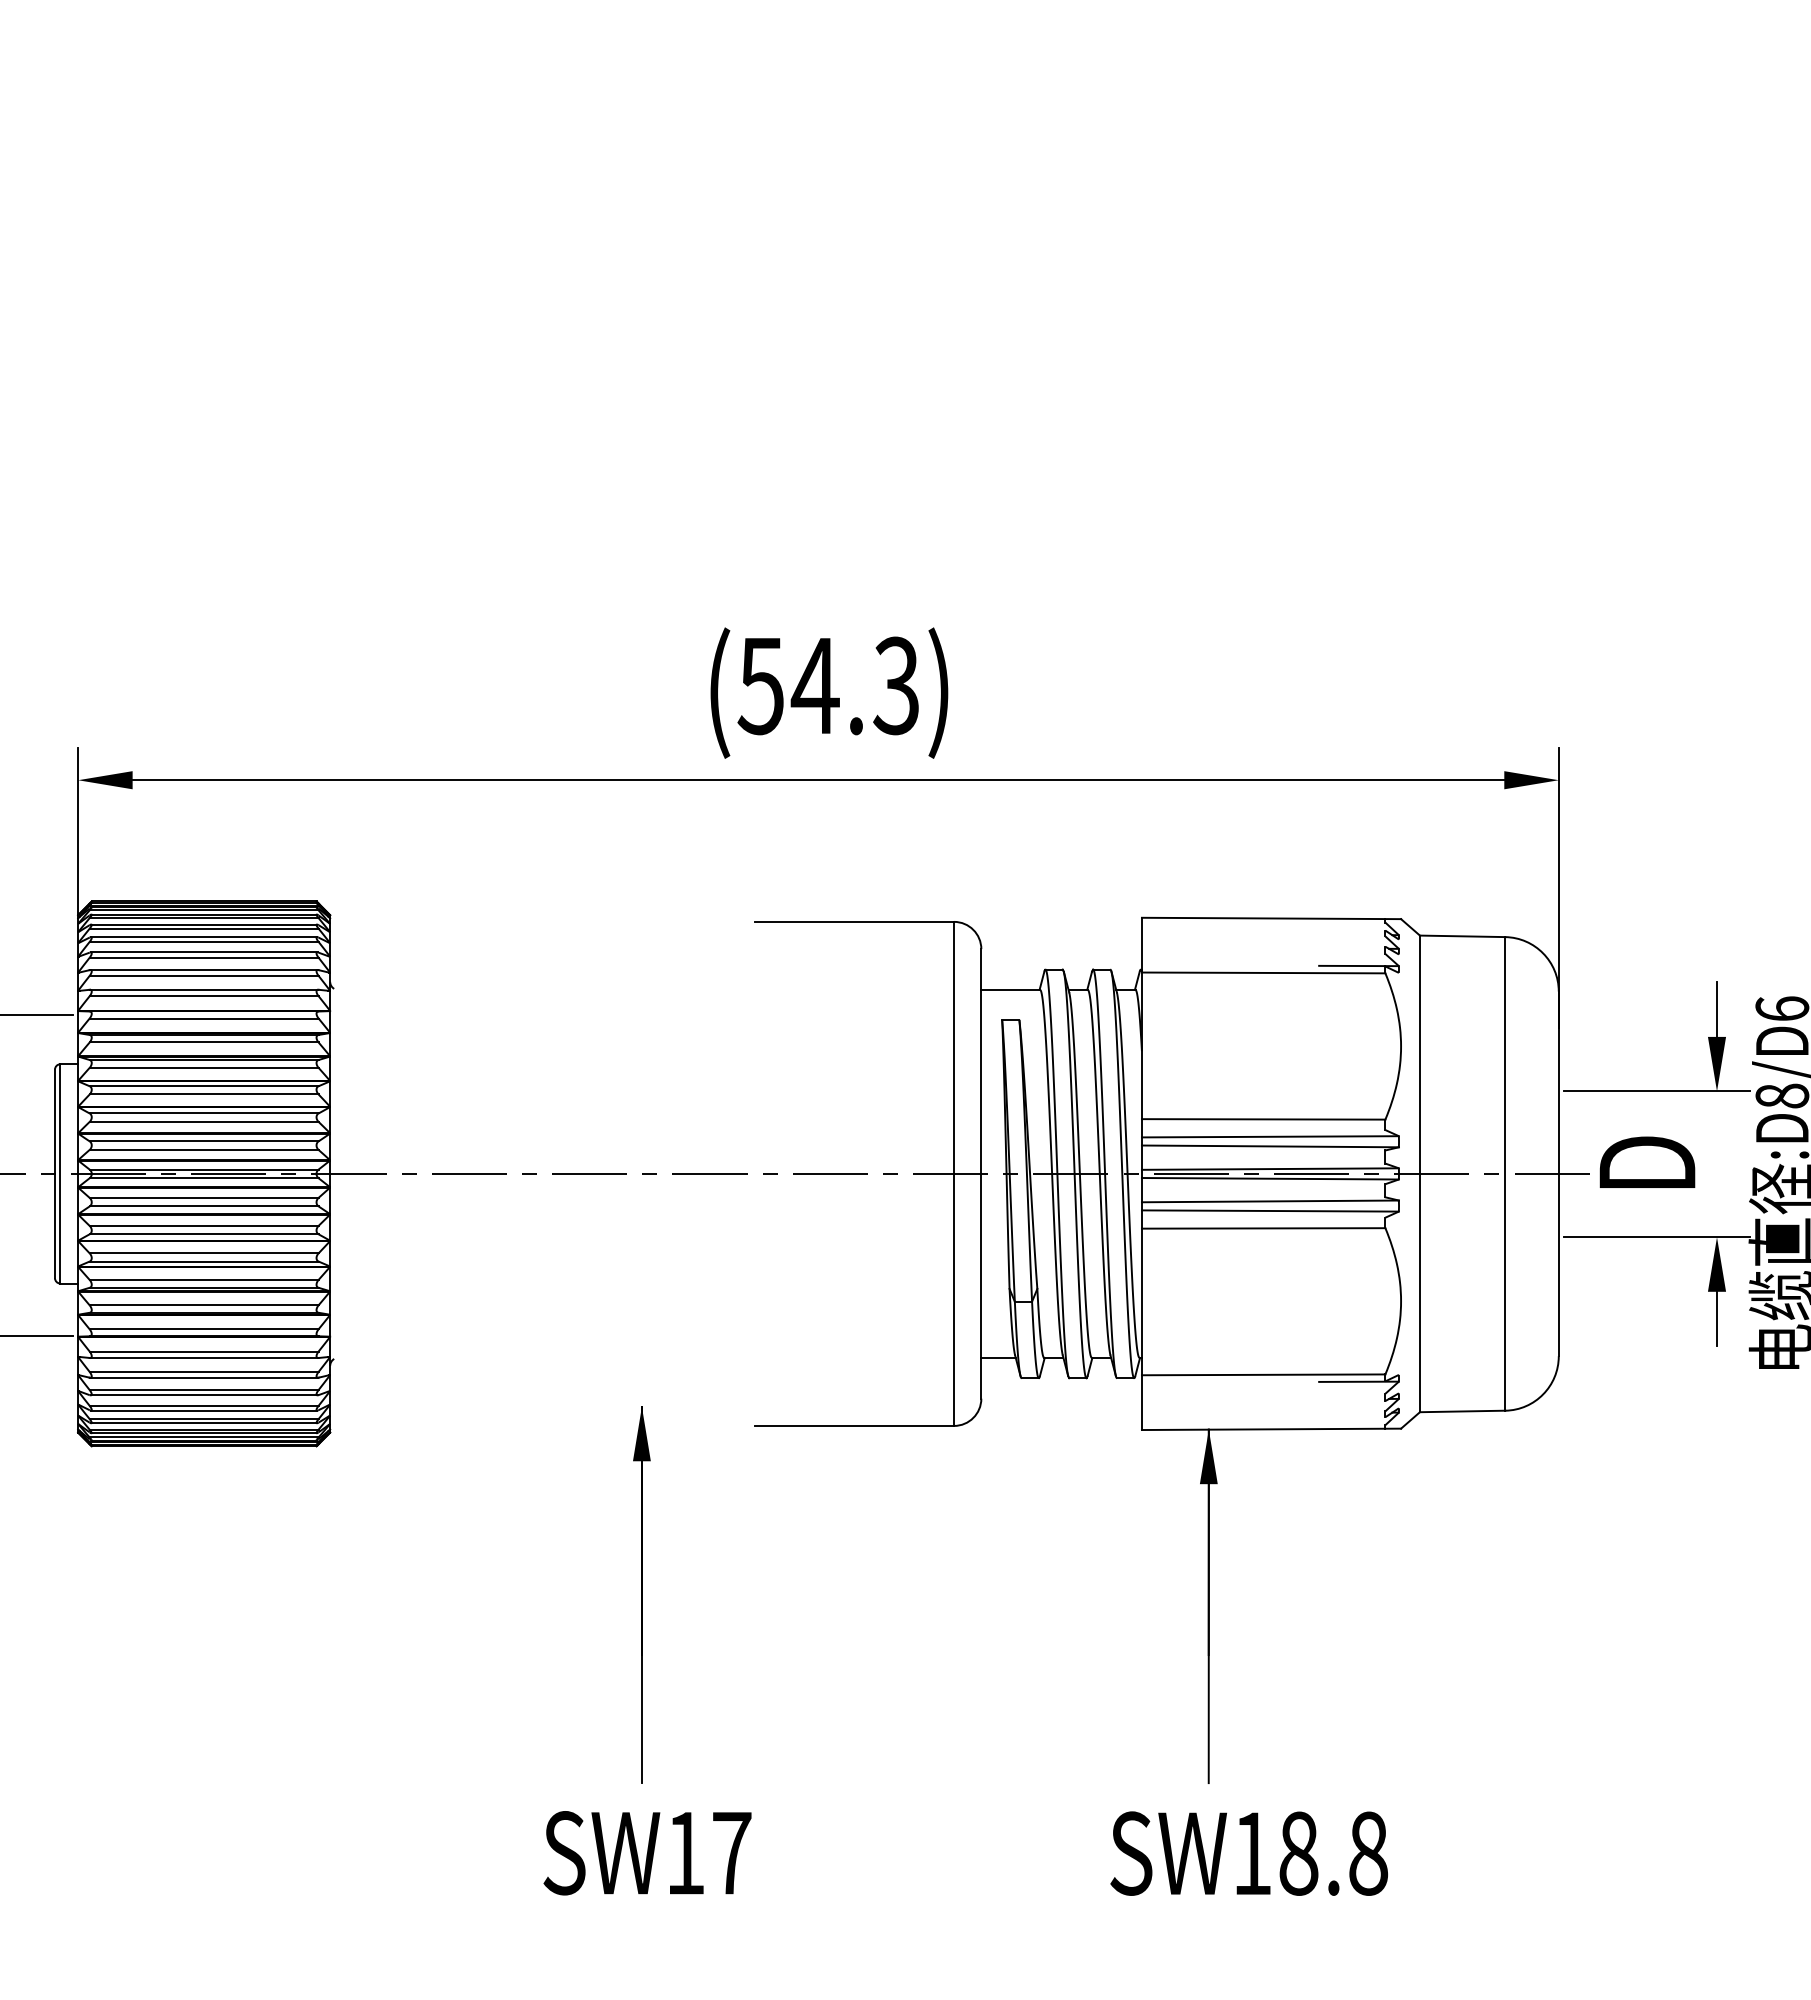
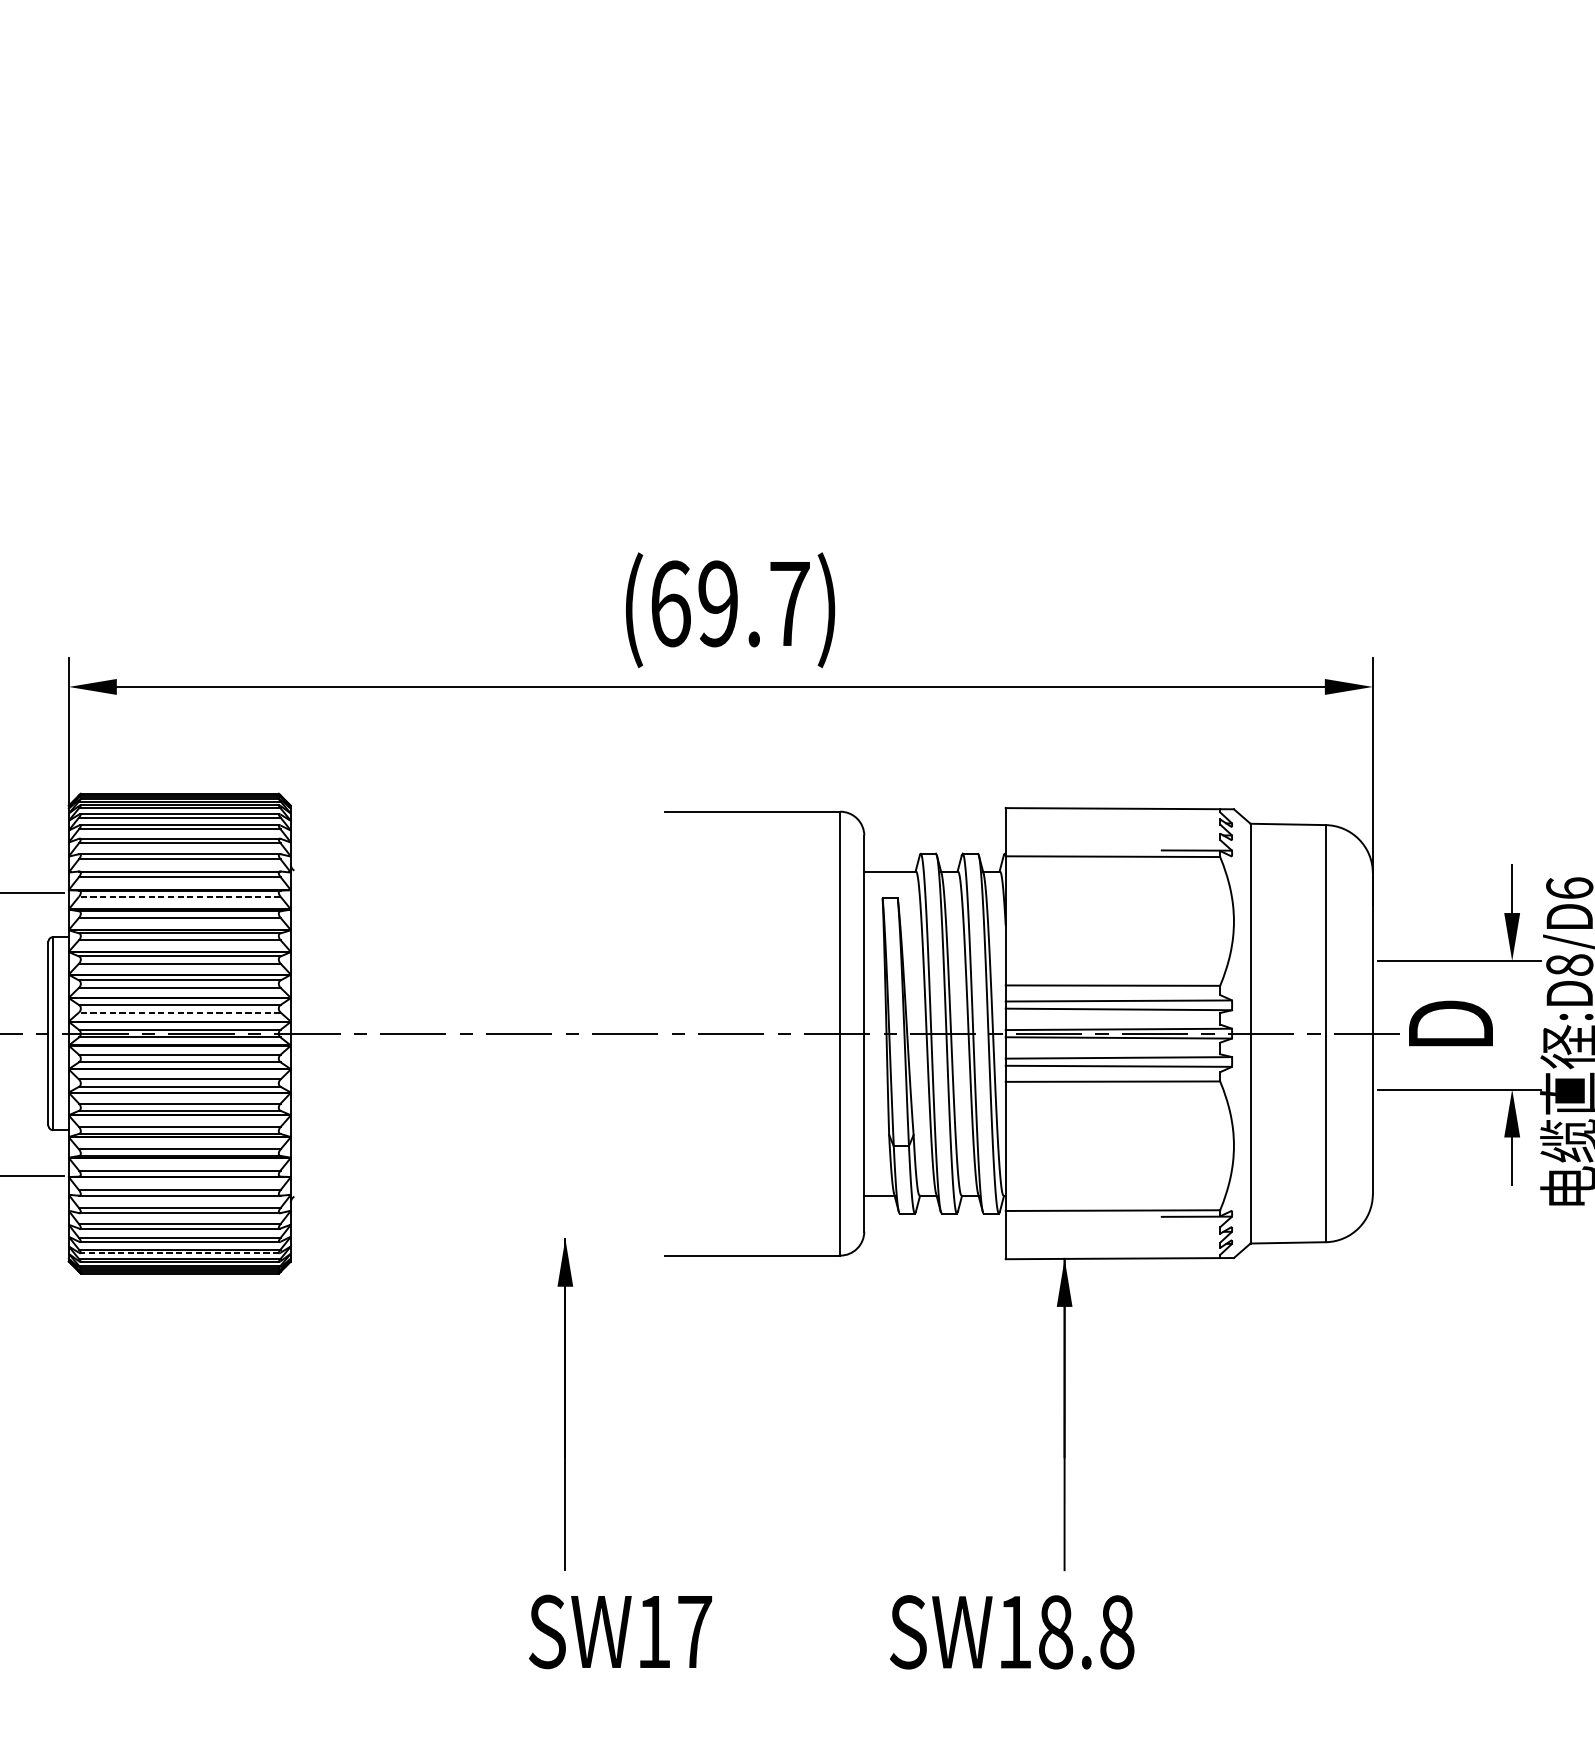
text: (828, 685) -> (729, 603), (54.3) -> (69.7)
line: (203, 1018) -> (179, 896), solid -> dashed
line: (203, 1149) -> (179, 1012), solid -> dashed
line: (204, 1423) -> (180, 1253), solid -> dashed
text: (647, 1853) -> (620, 1632), moved
text: (1248, 1853) -> (1011, 1632), moved

